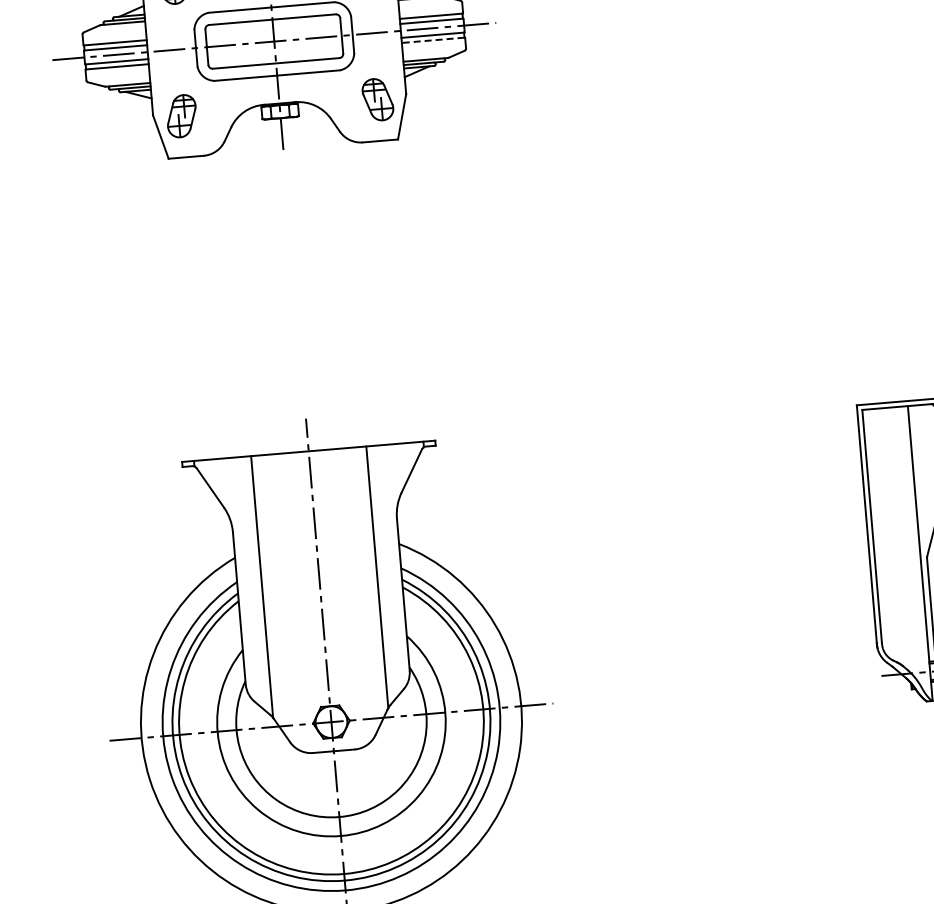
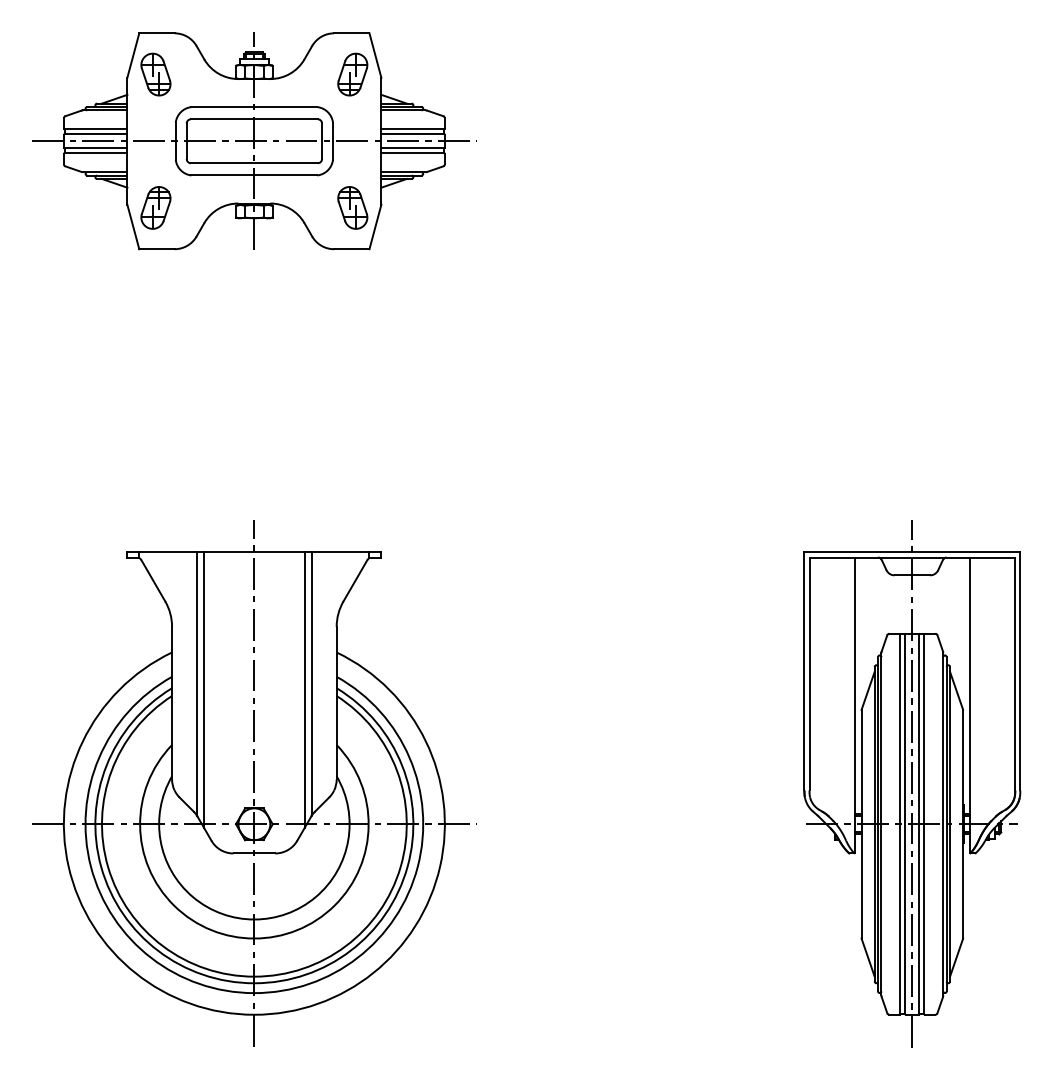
line: (432, 40) -> (412, 153), dashed -> solid
line: (370, 584) -> (304, 690), added
line: (270, 593) -> (204, 690), added

